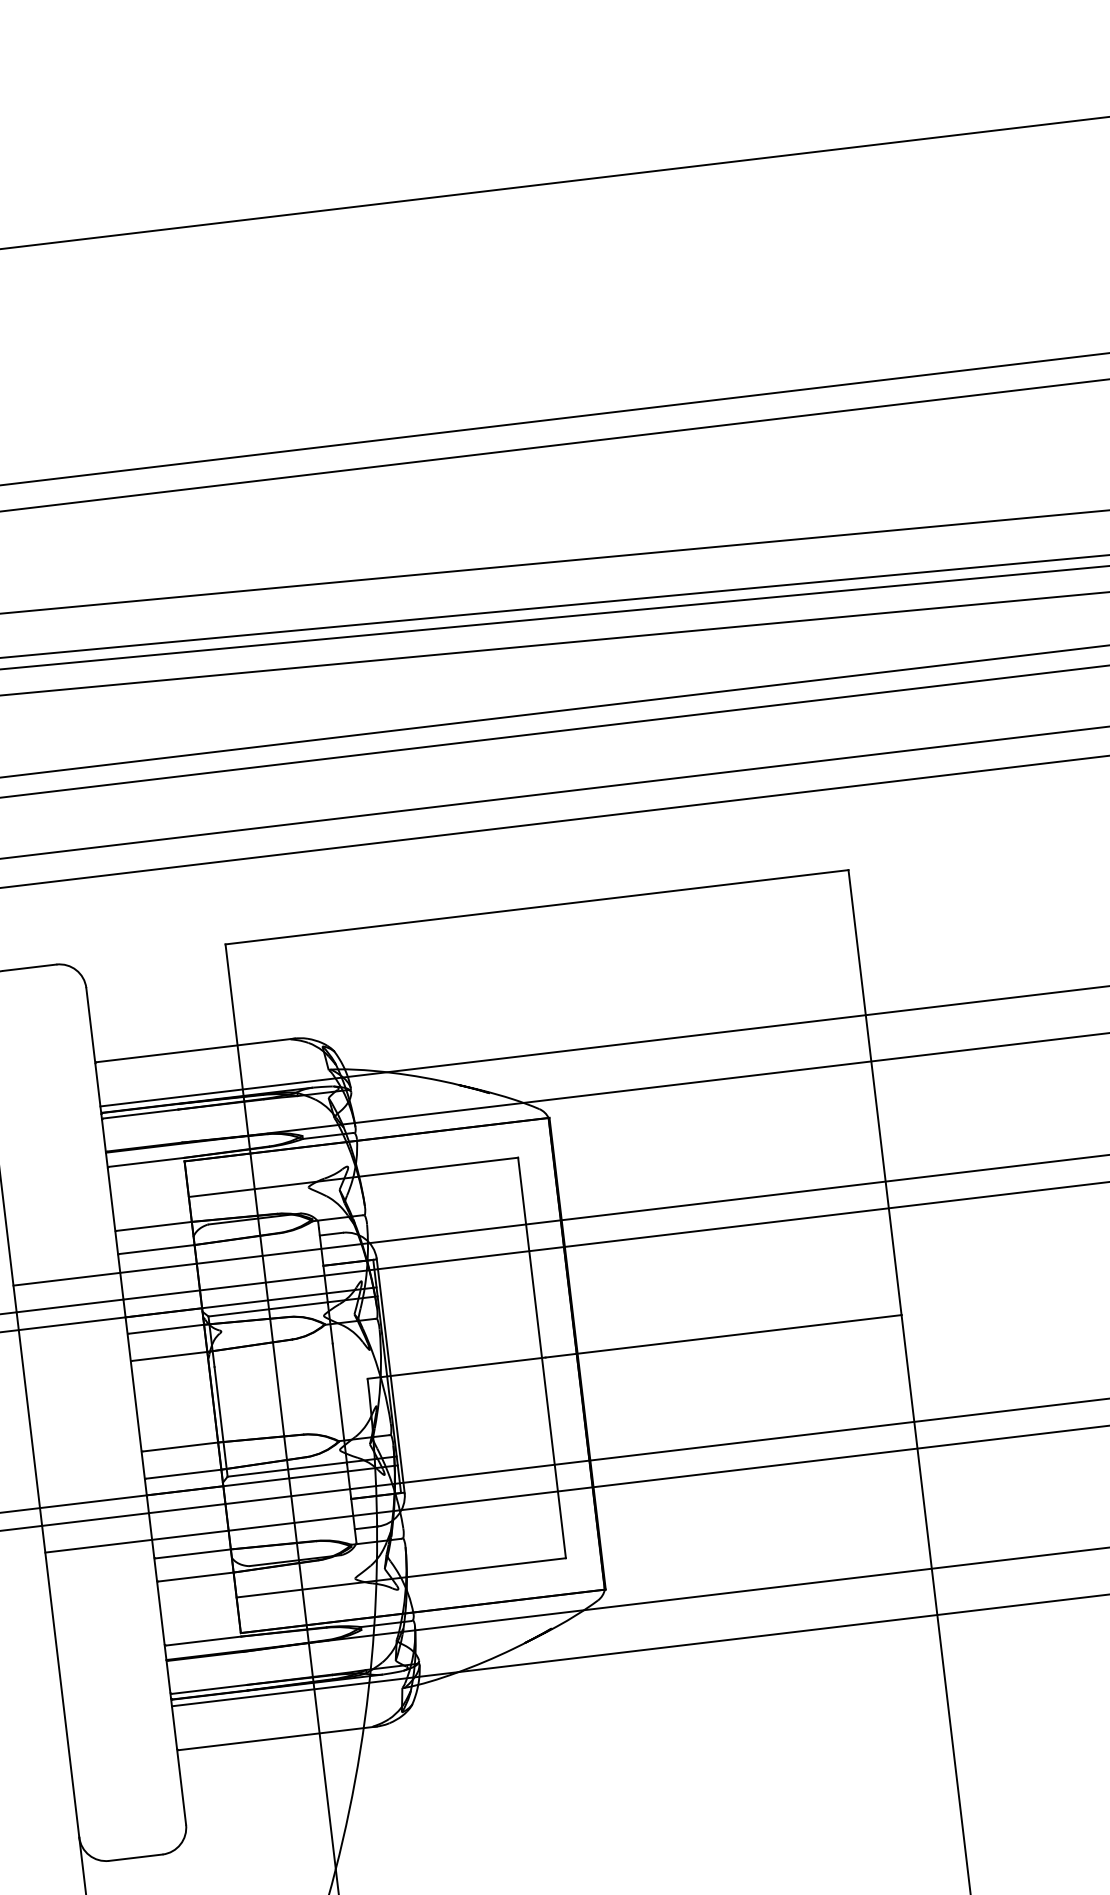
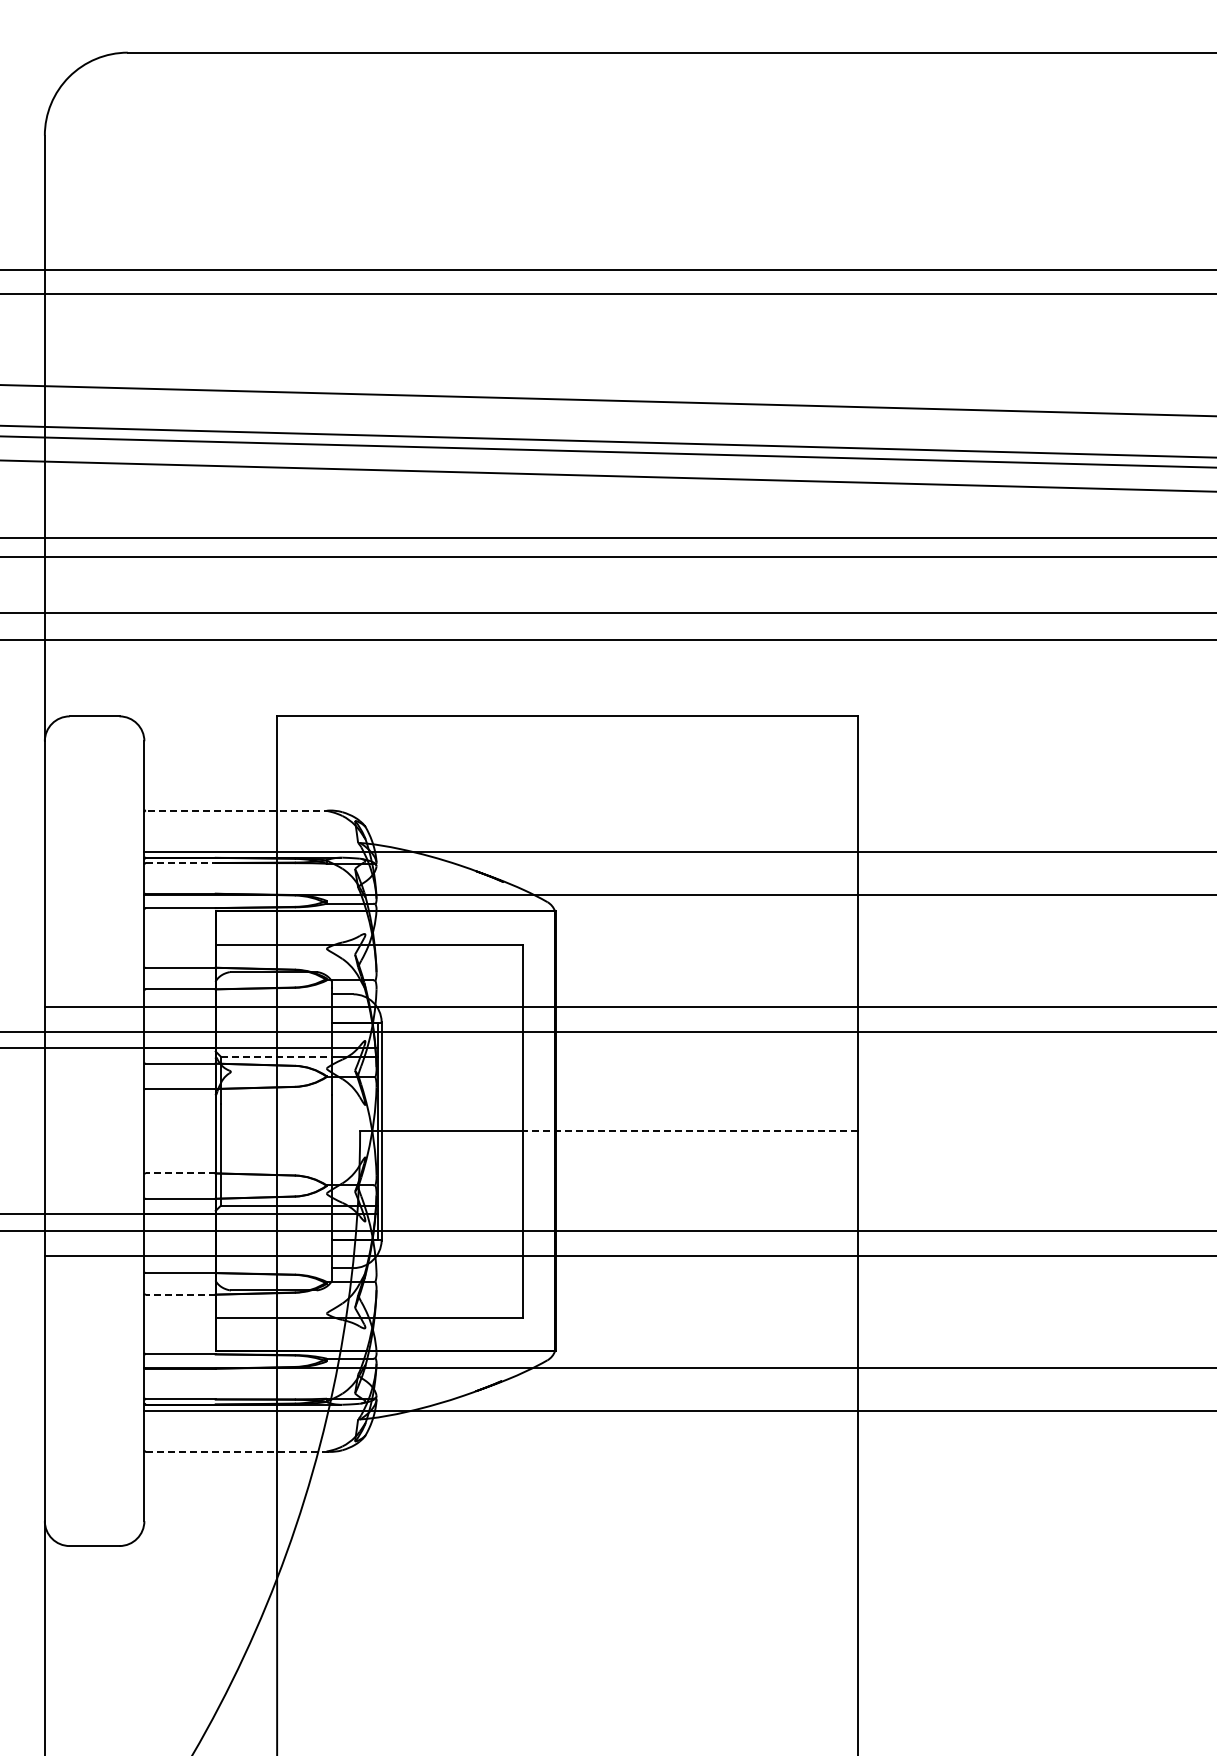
line: (195, 1050) -> (237, 810), solid -> dashed
line: (140, 1114) -> (180, 863), solid -> dashed
line: (268, 1309) -> (276, 1056), solid -> dashed
line: (723, 1336) -> (691, 1131), solid -> dashed
line: (180, 1447) -> (180, 1173), solid -> dashed
line: (195, 1576) -> (180, 1294), solid -> dashed
line: (278, 1737) -> (238, 1451), solid -> dashed

